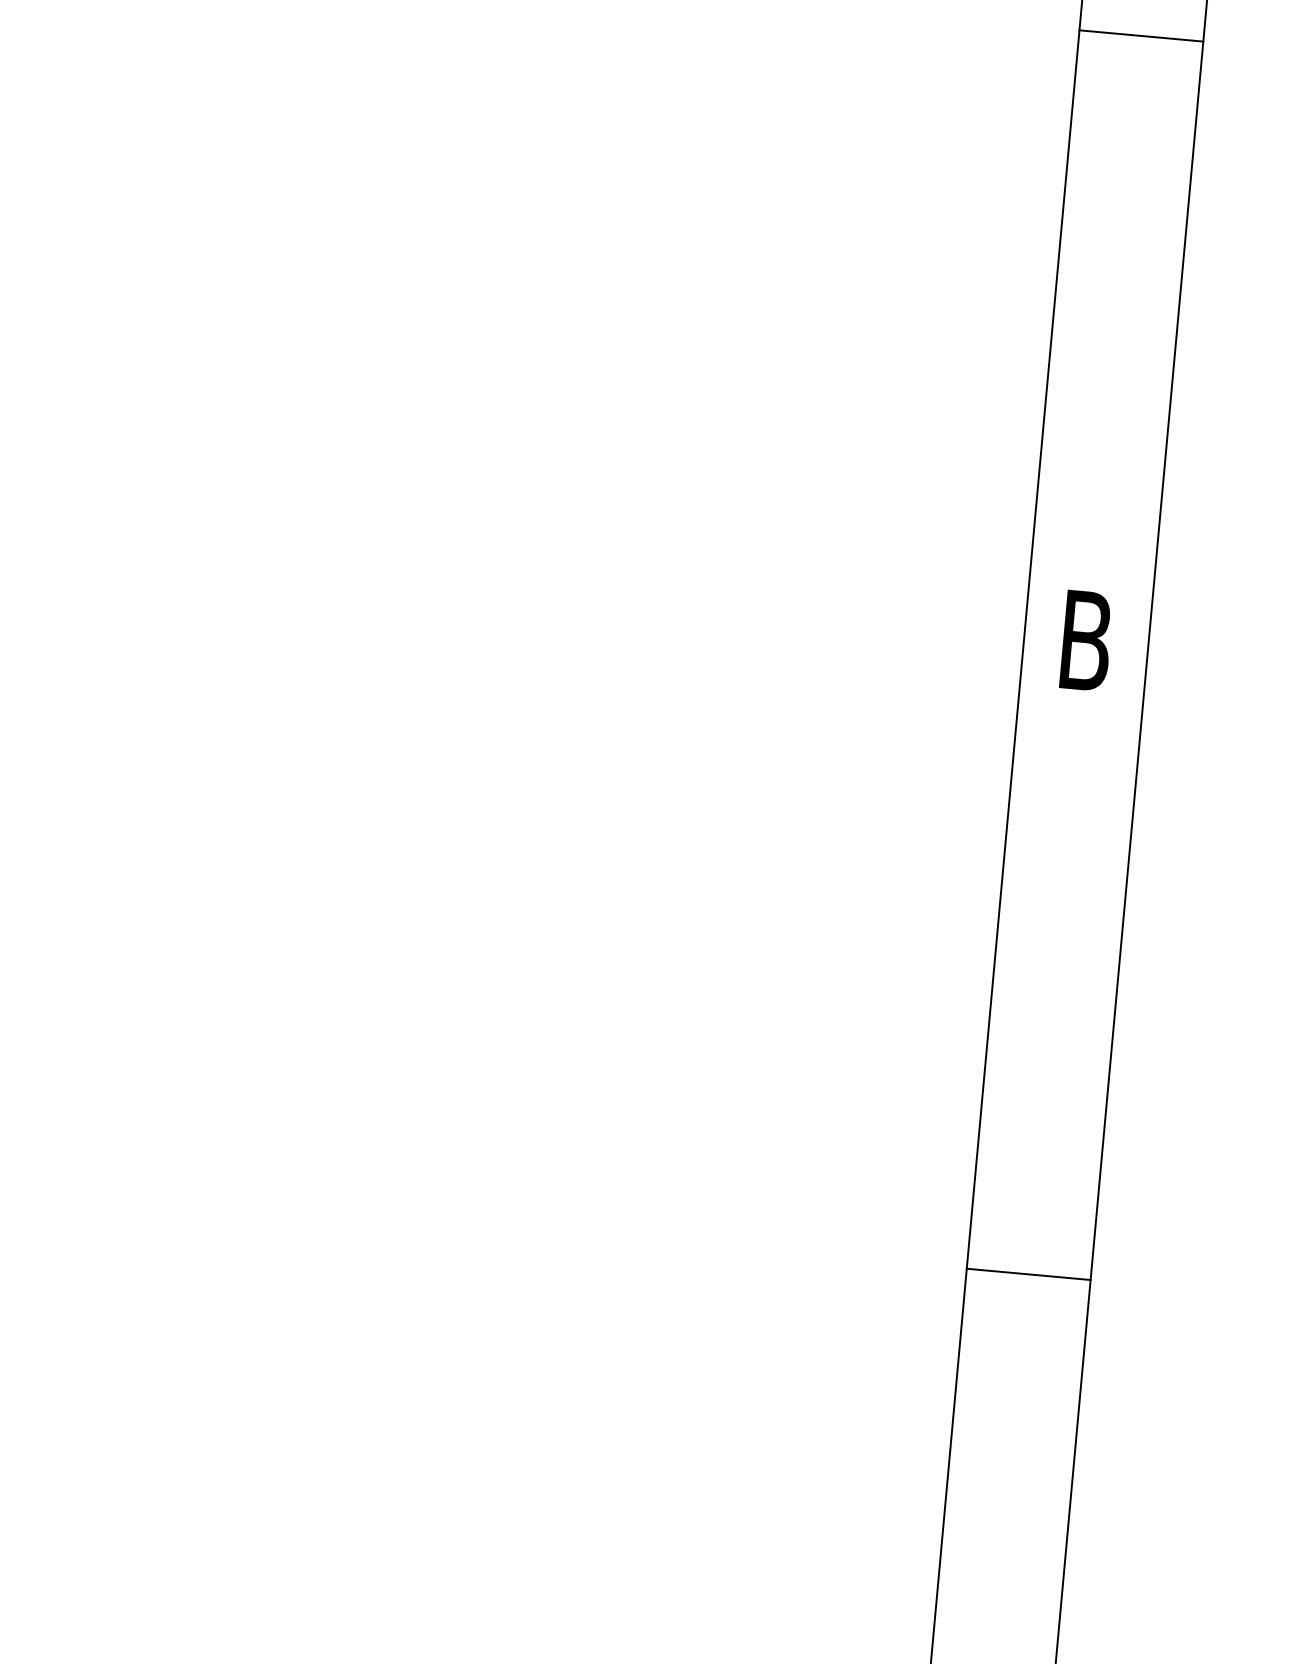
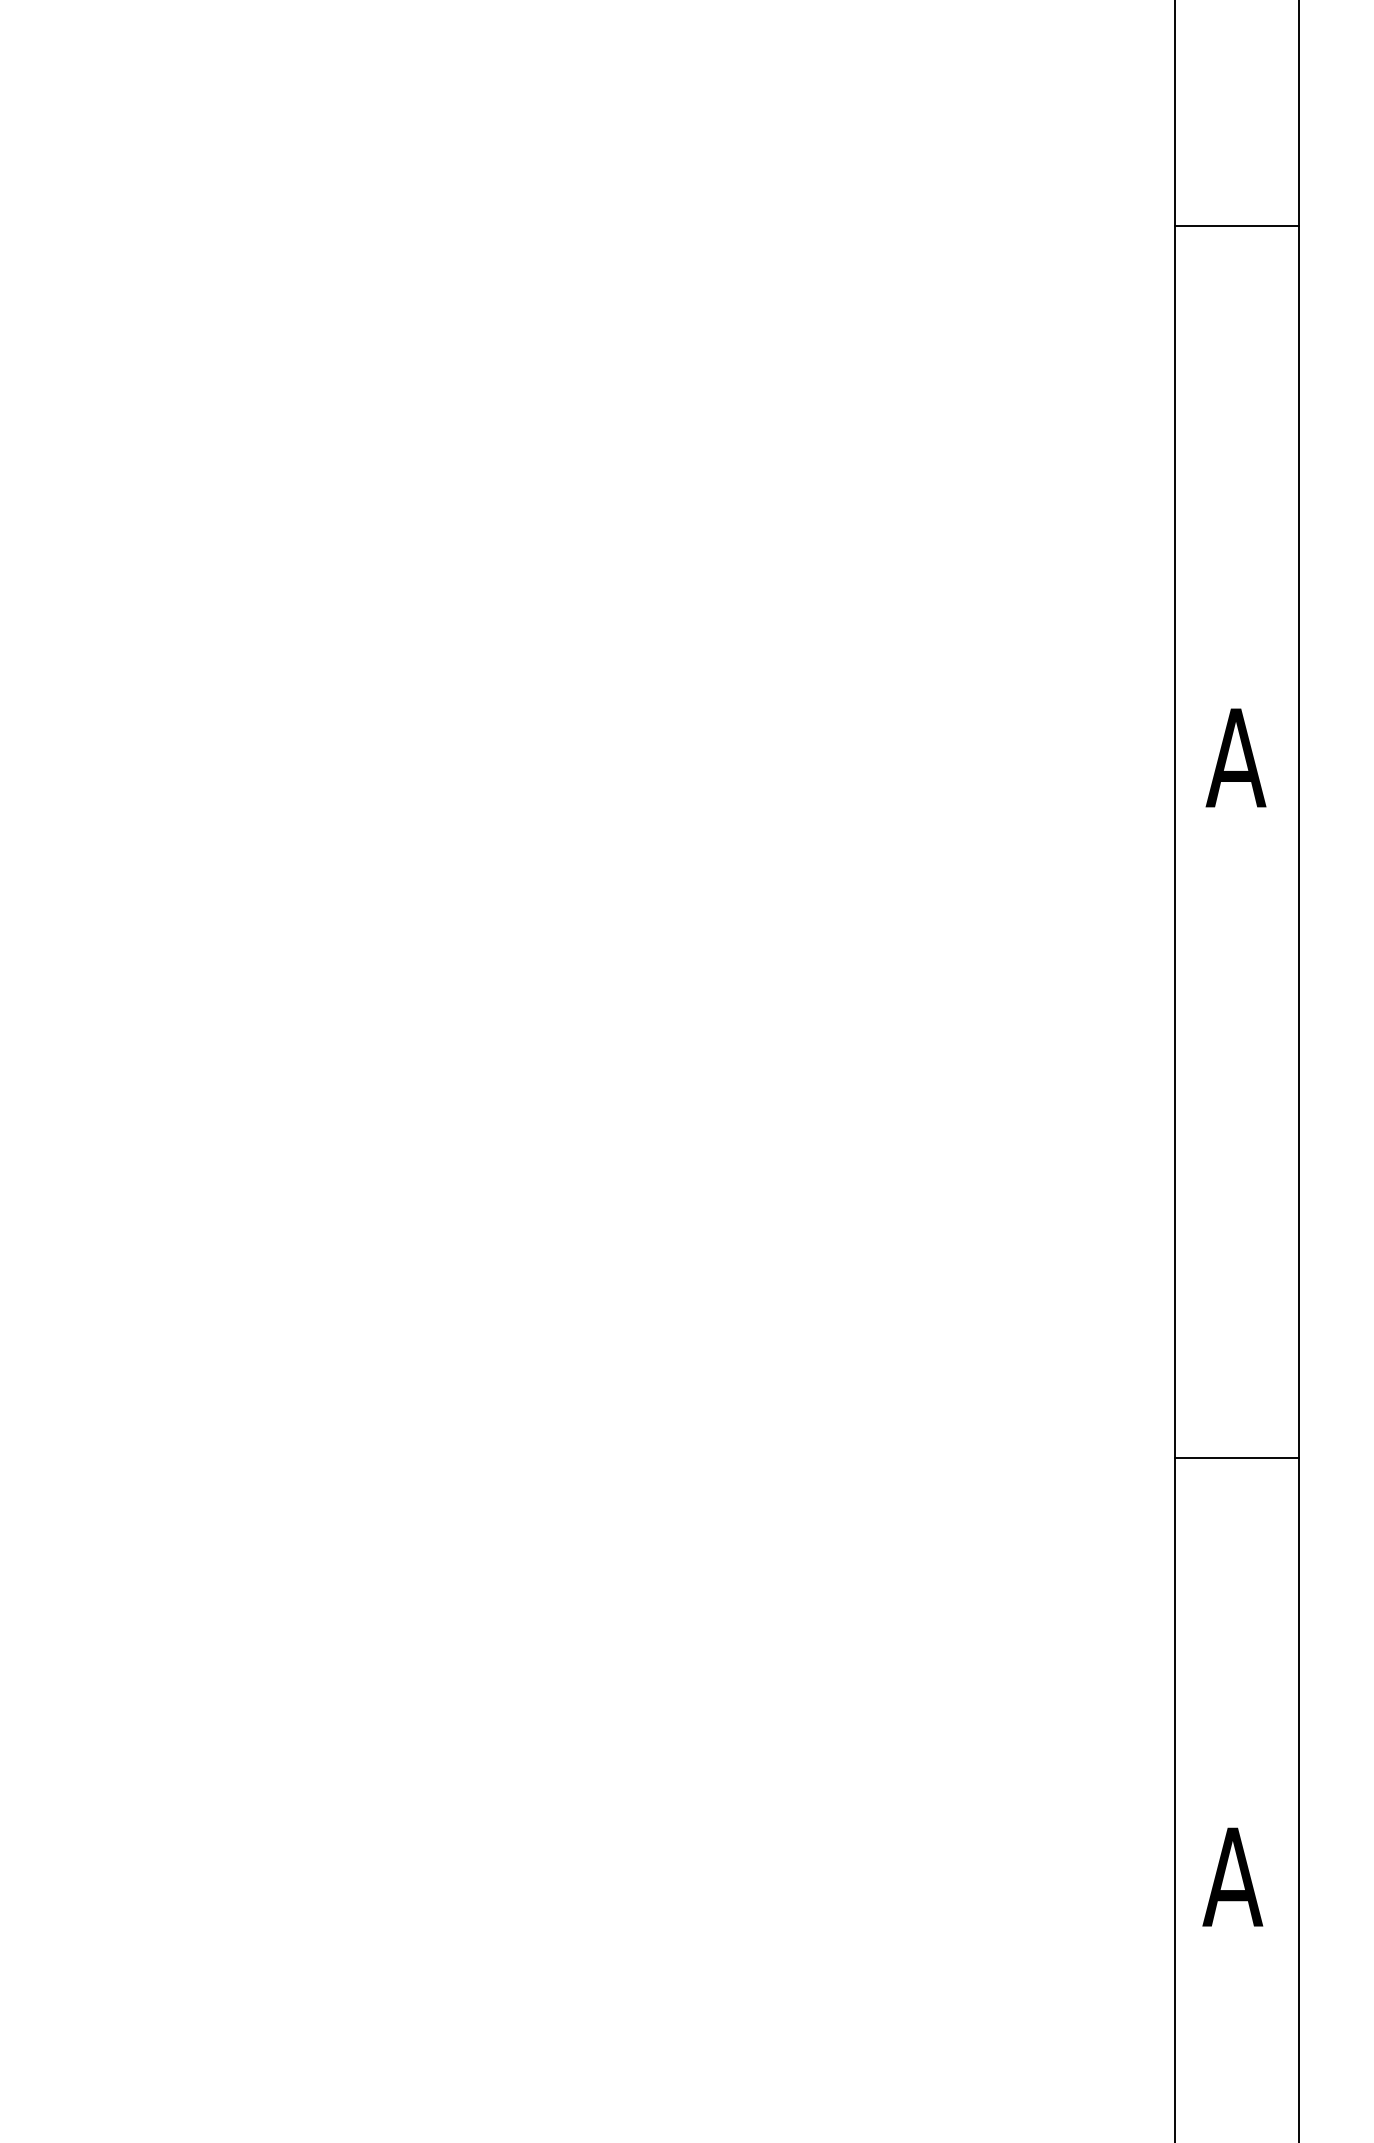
line: (1141, 35) -> (1236, 225), moved
text: (1085, 640) -> (1235, 757), B -> A
line: (1028, 1274) -> (1236, 1458), moved

